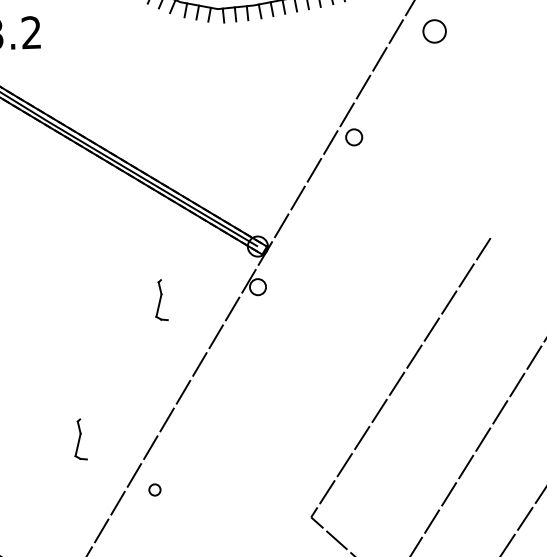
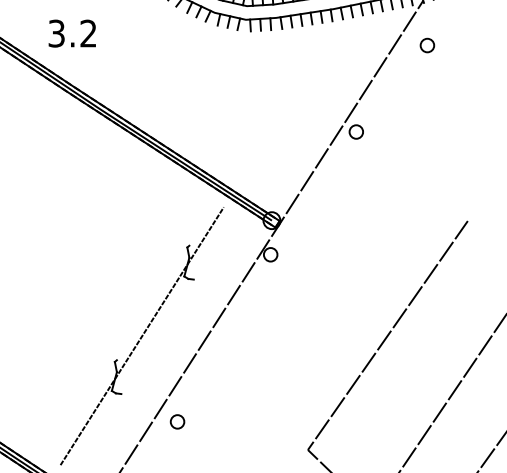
part: (434, 31) -> (427, 45), size x0.71
line: (108, 390) -> (141, 336), added
part: (154, 489) -> (177, 421), size x1.43

